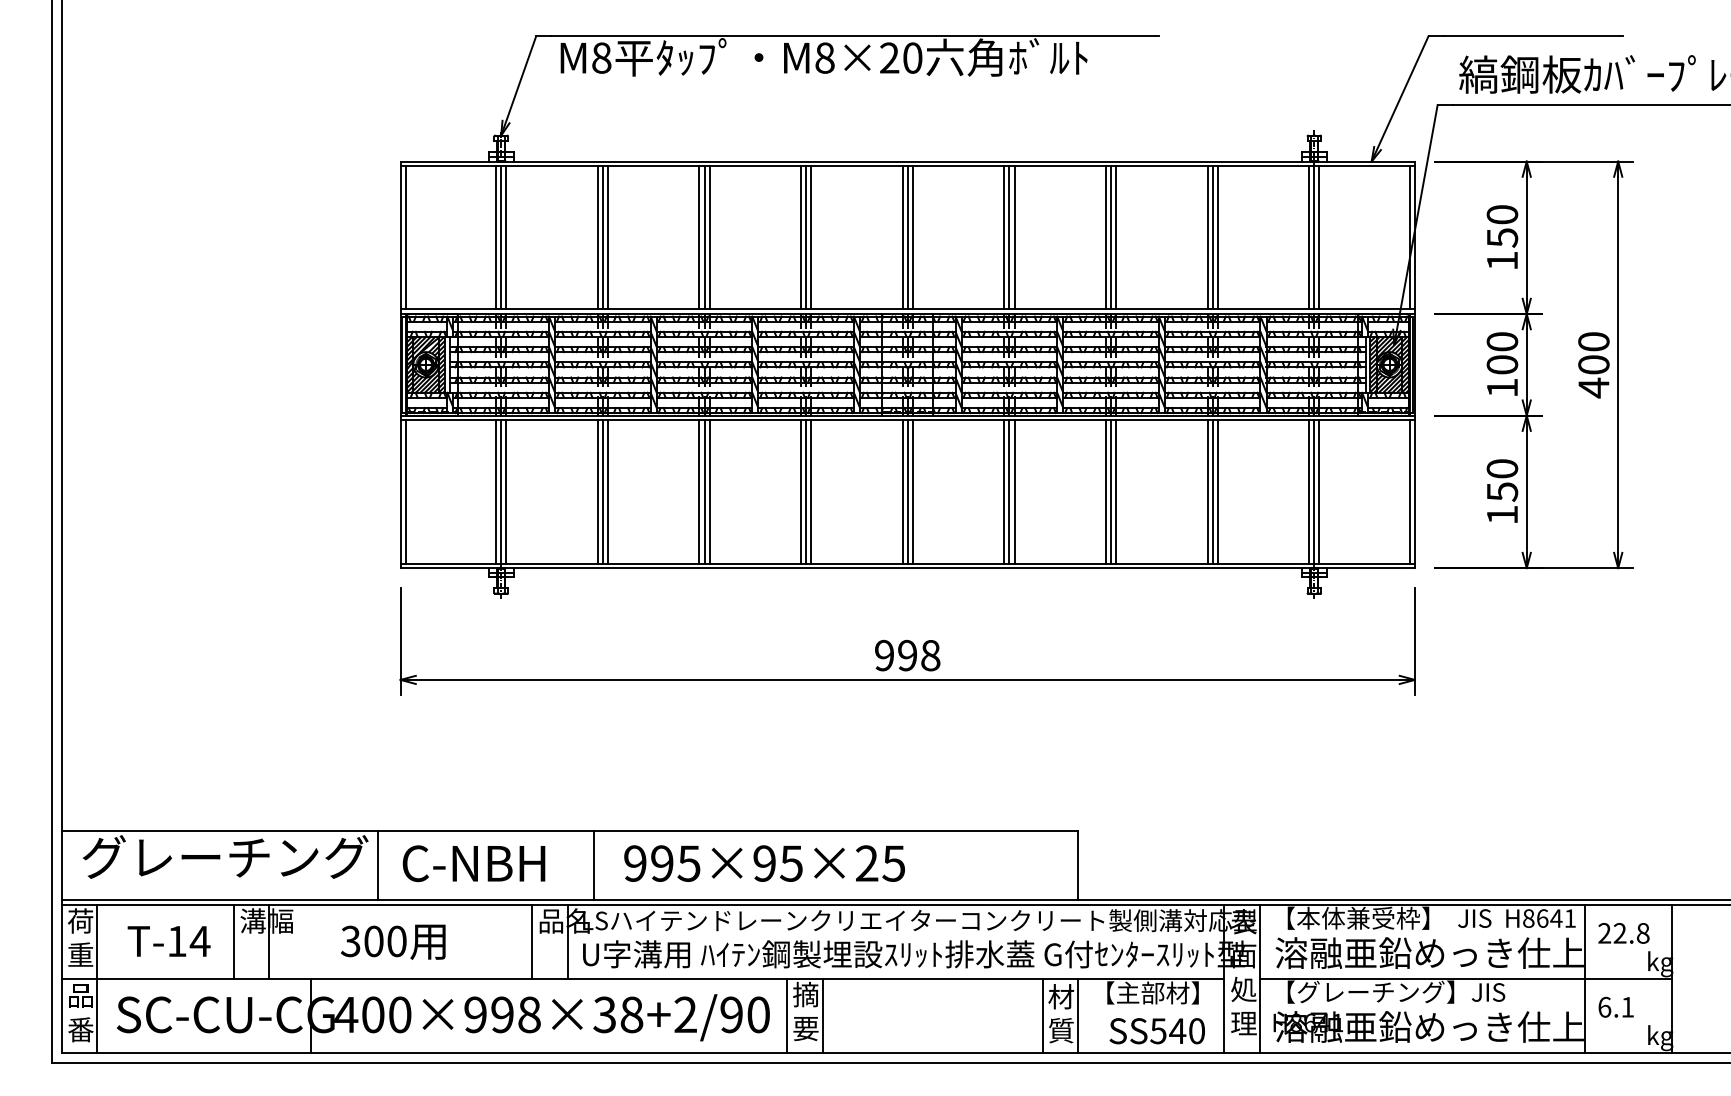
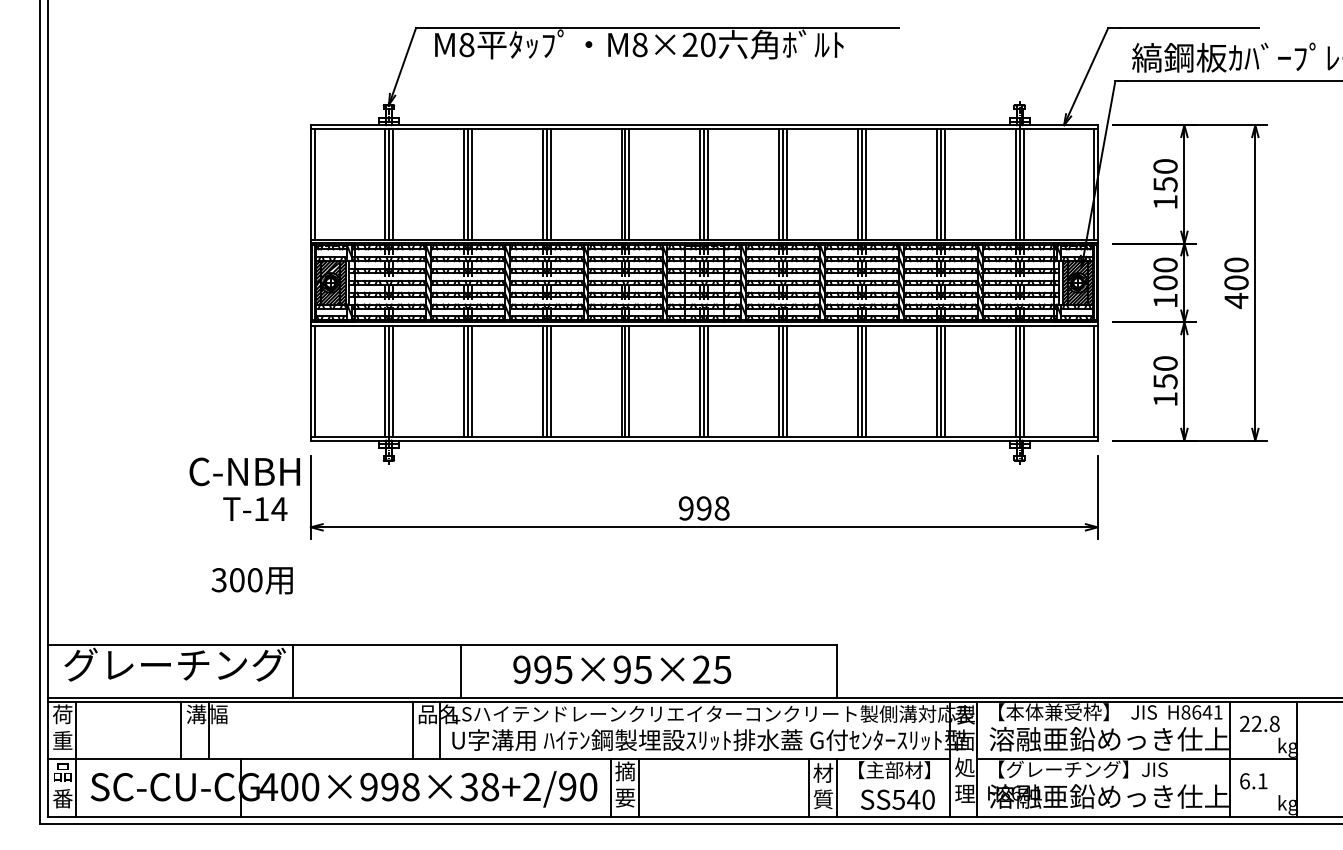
text: (473, 863) -> (244, 471), moved
text: (764, 863) -> (622, 669), moved
text: (169, 940) -> (255, 508), moved
text: (392, 941) -> (251, 580), moved

